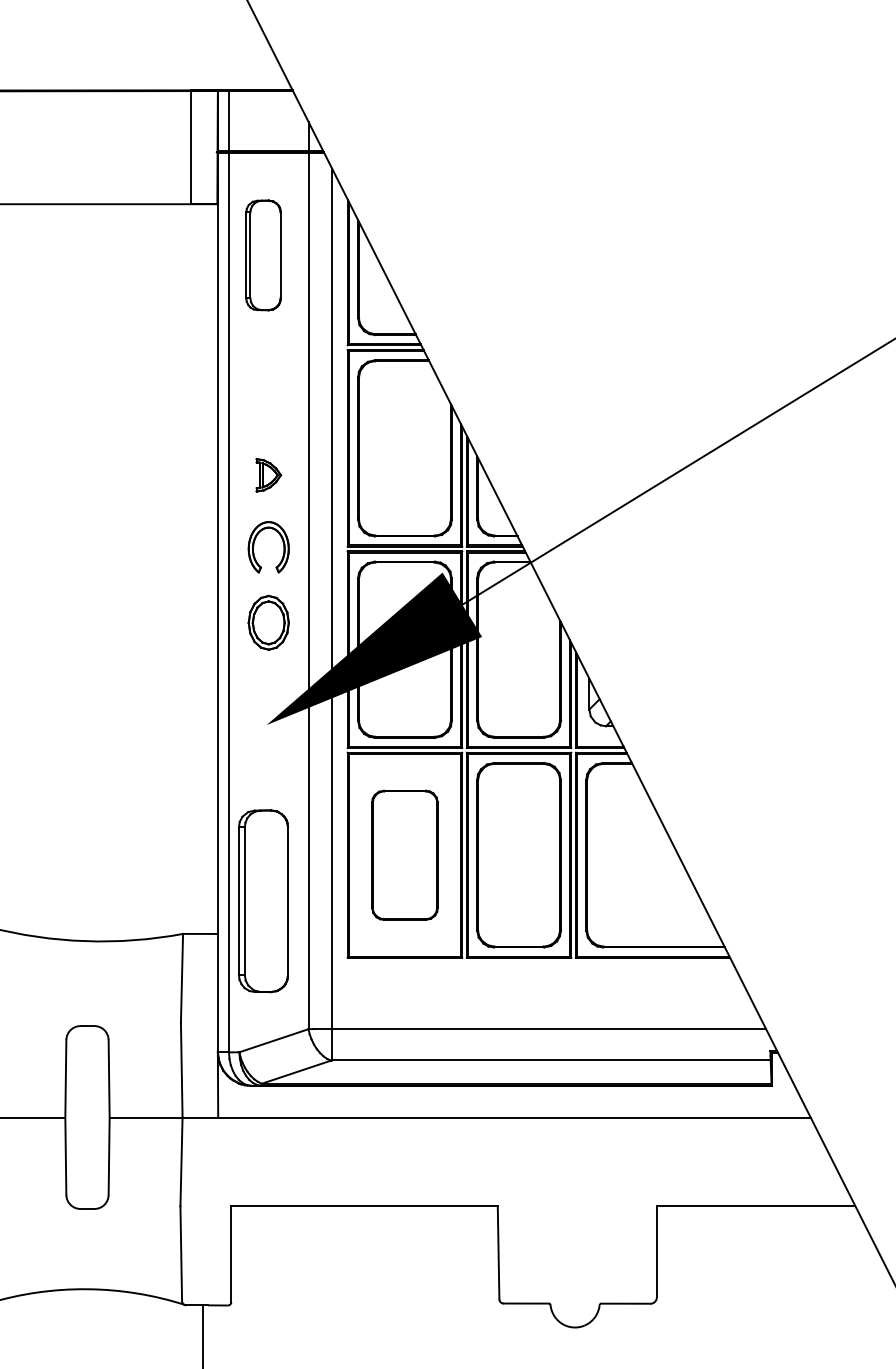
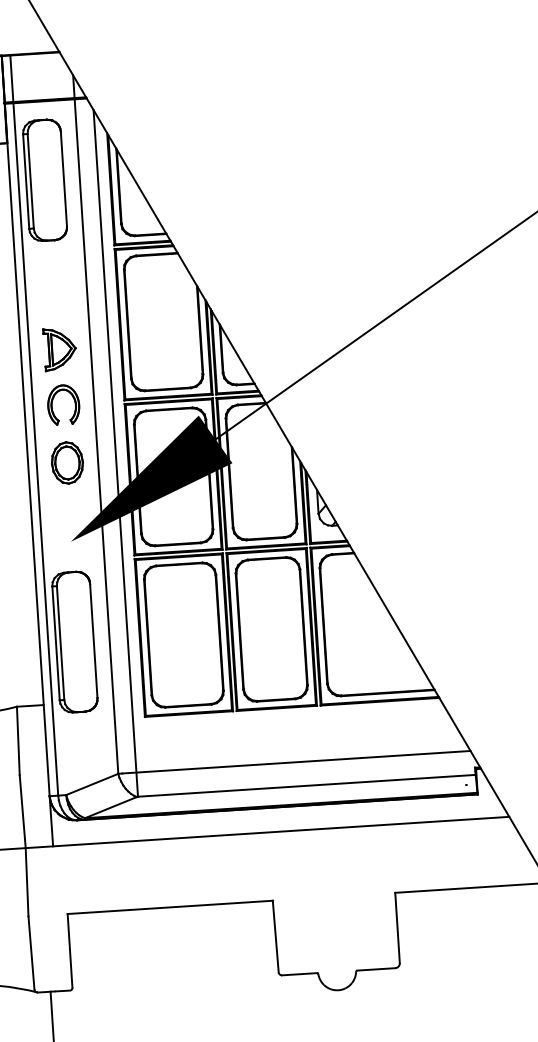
part: (263, 255) -> (45, 180), size x1.43
part: (268, 475) -> (59, 349), size x1.67
part: (404, 855) -> (183, 635), size x1.43
part: (263, 901) -> (74, 642), moved

